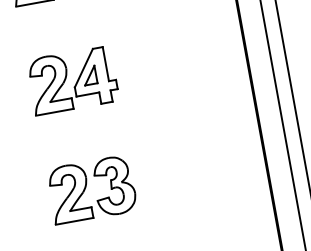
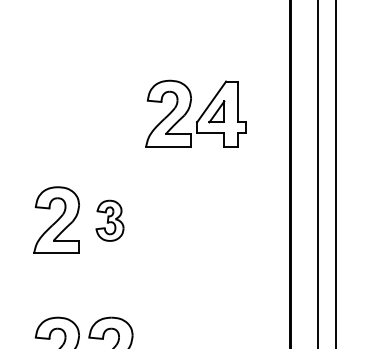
part: (72, 80) -> (195, 113), moved
part: (113, 185) -> (109, 220), size x0.6

